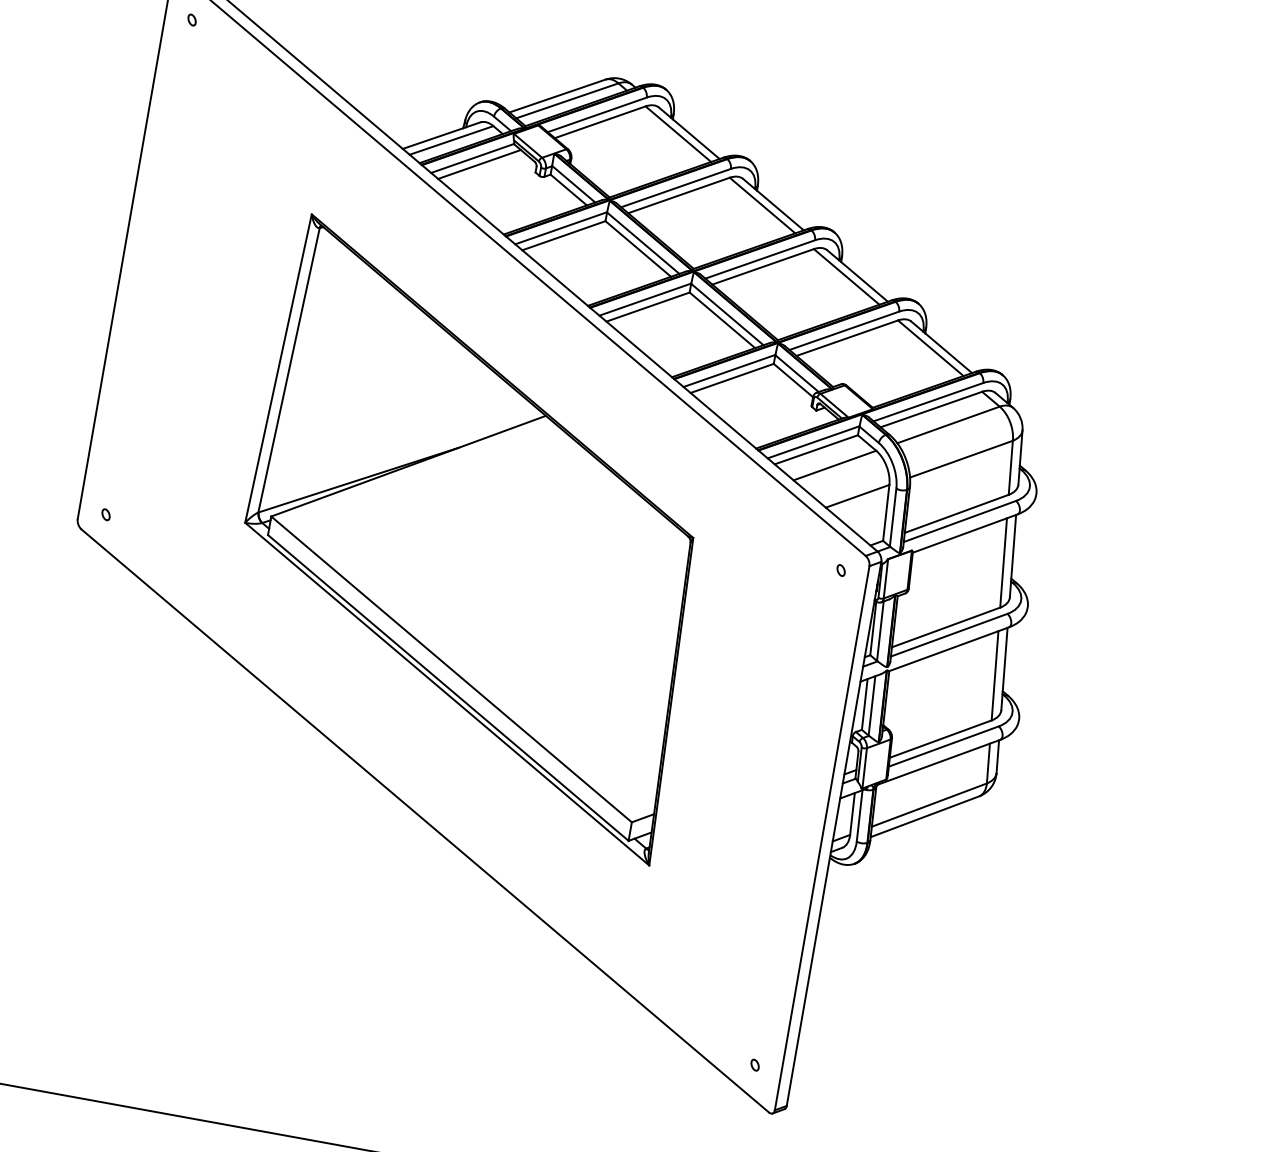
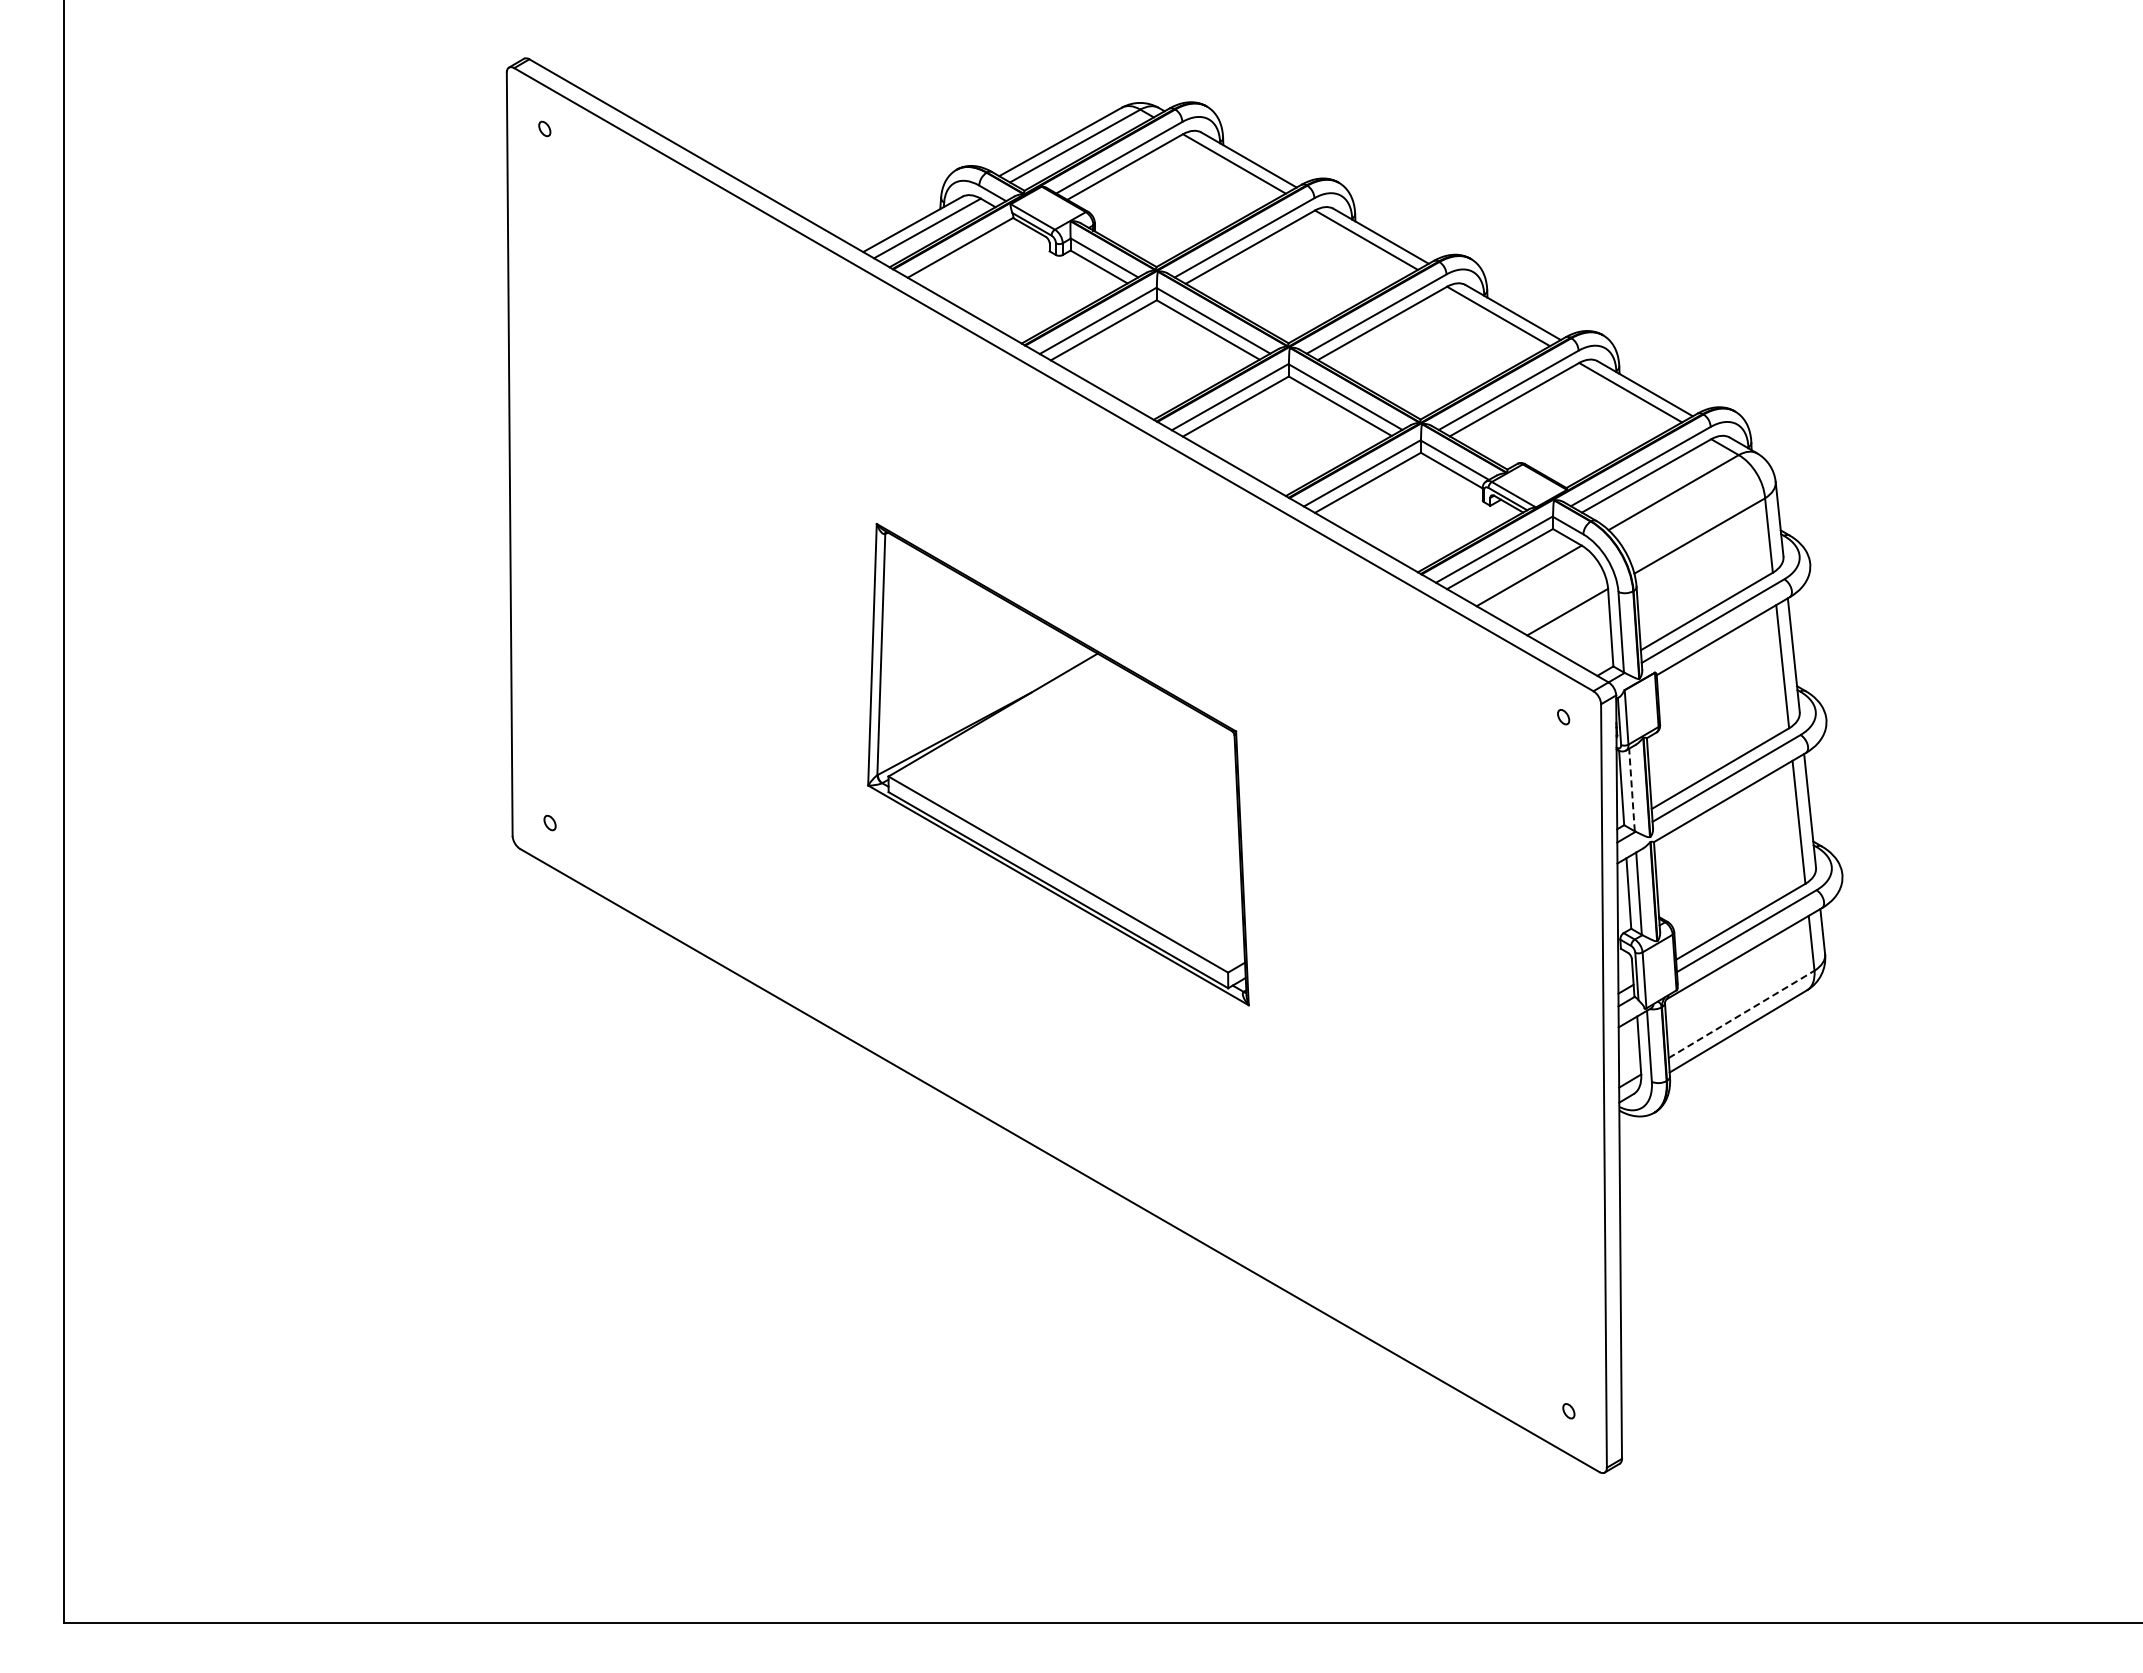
line: (479, 164) -> (971, 254), removed
part: (475, 538) -> (1058, 764), size x0.6
line: (880, 630) -> (1631, 789), solid -> dashed
line: (929, 805) -> (1741, 1014), solid -> dashed

